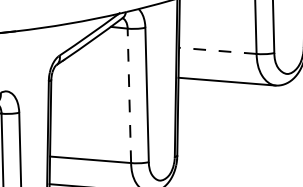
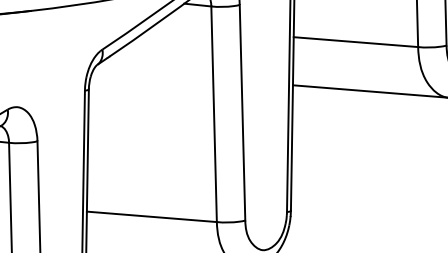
line: (217, 50) -> (355, 41), dashed -> solid
line: (129, 95) -> (214, 113), dashed -> solid

